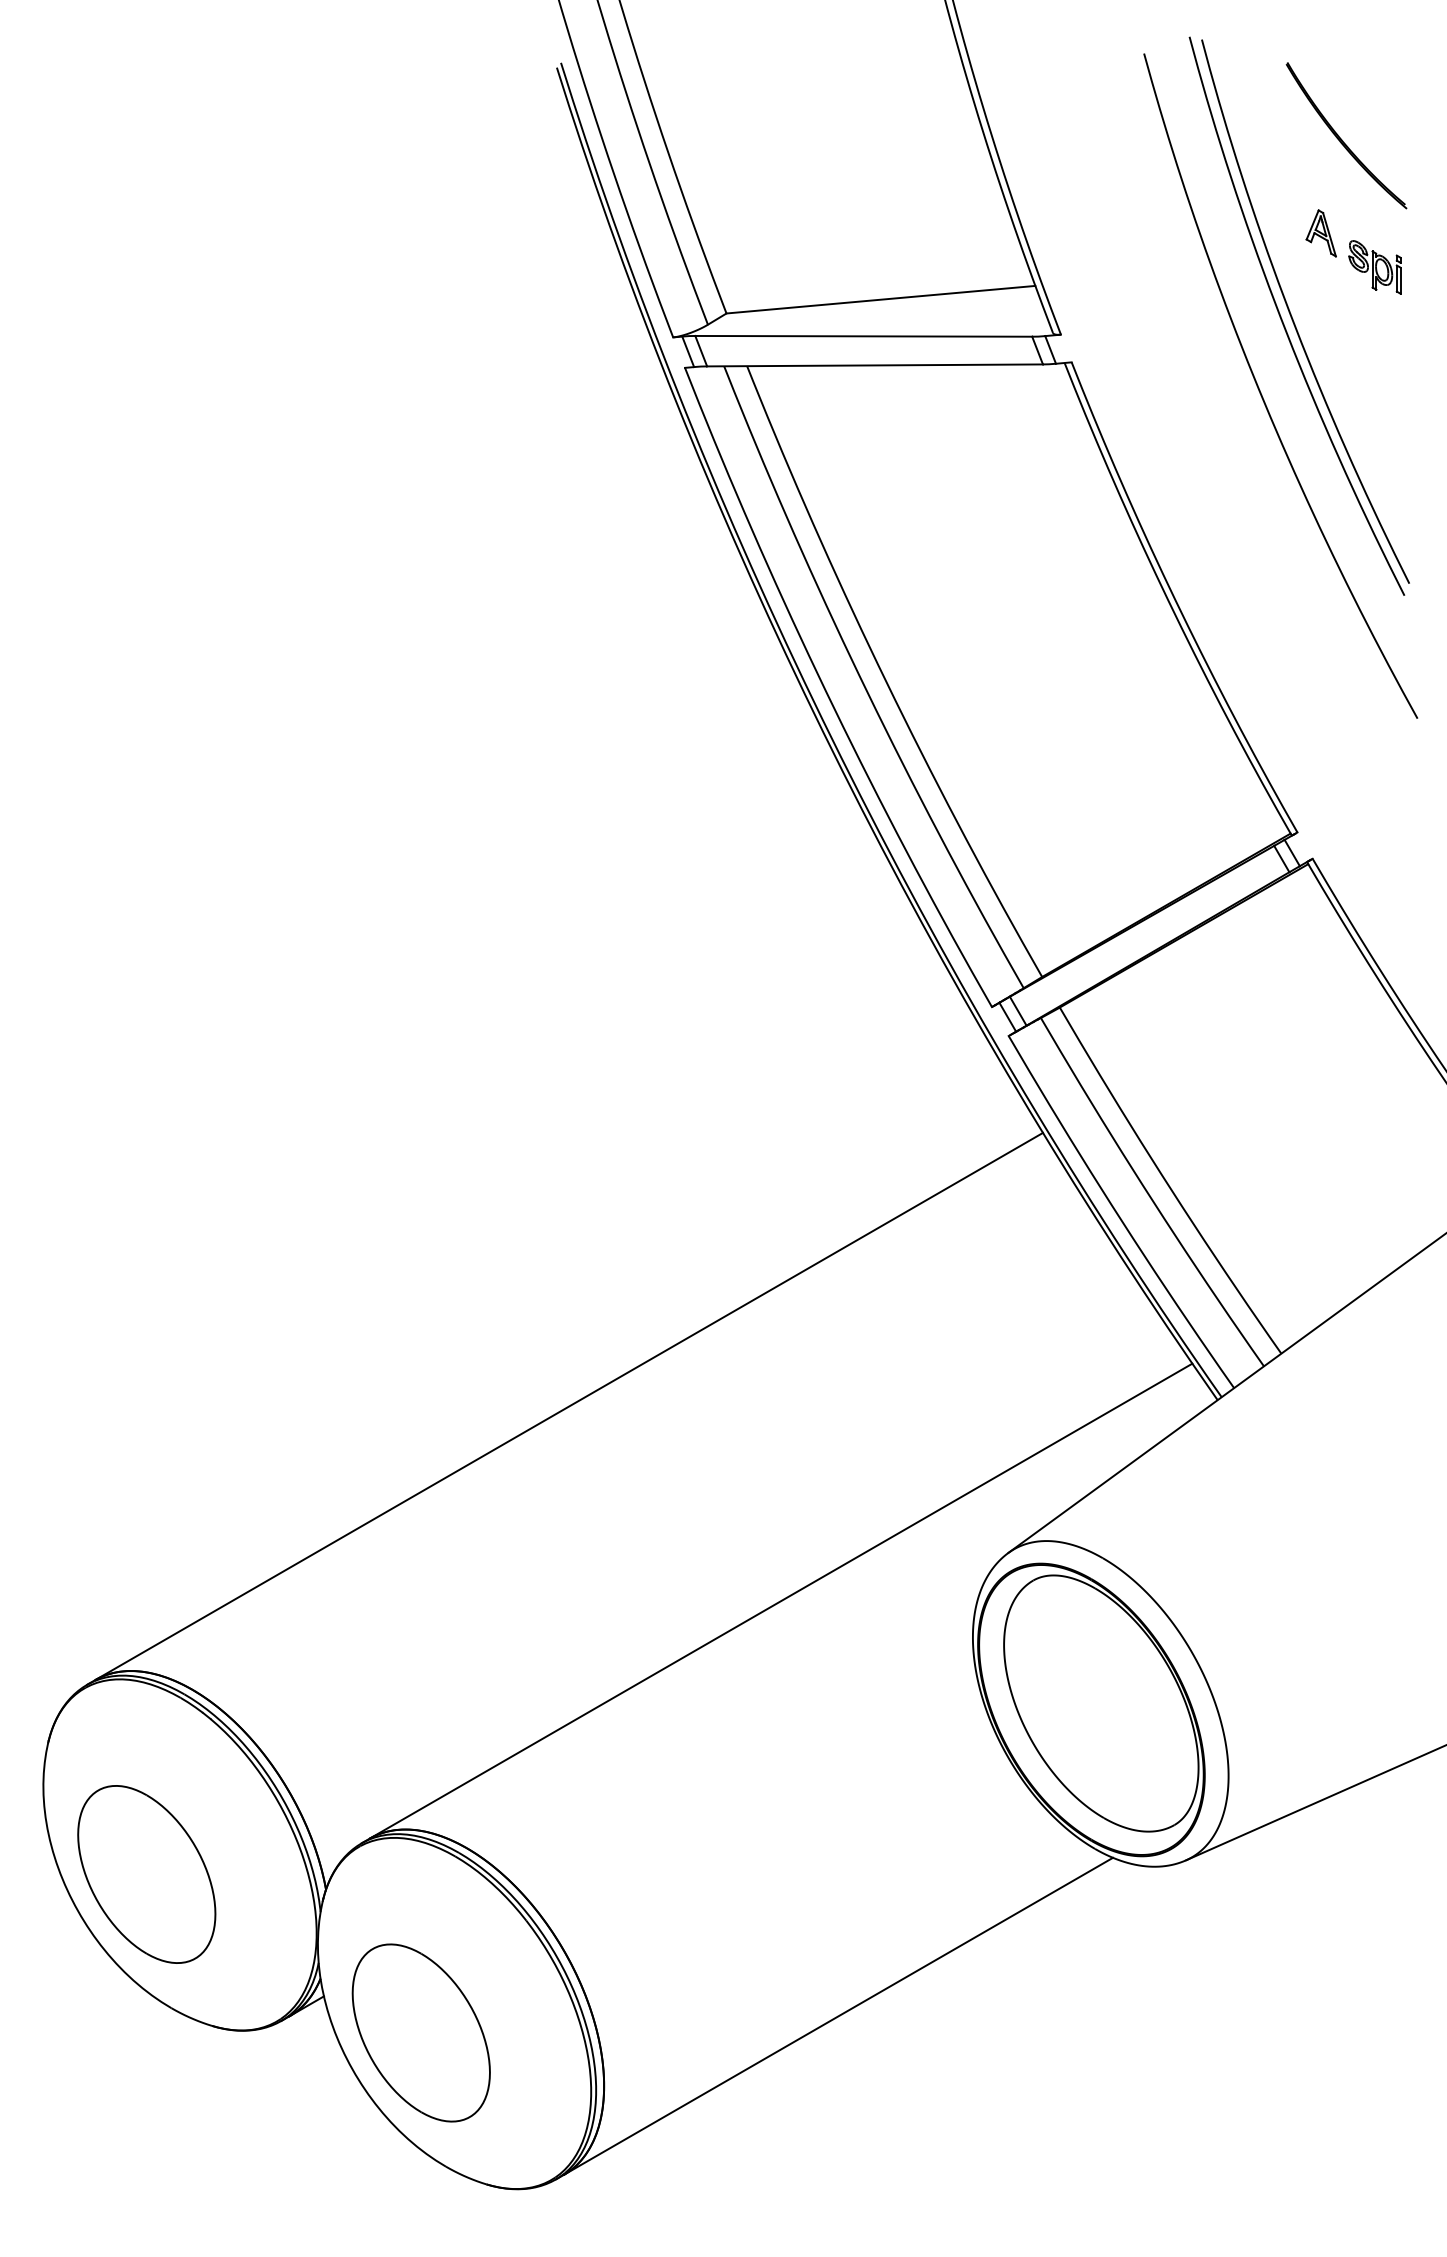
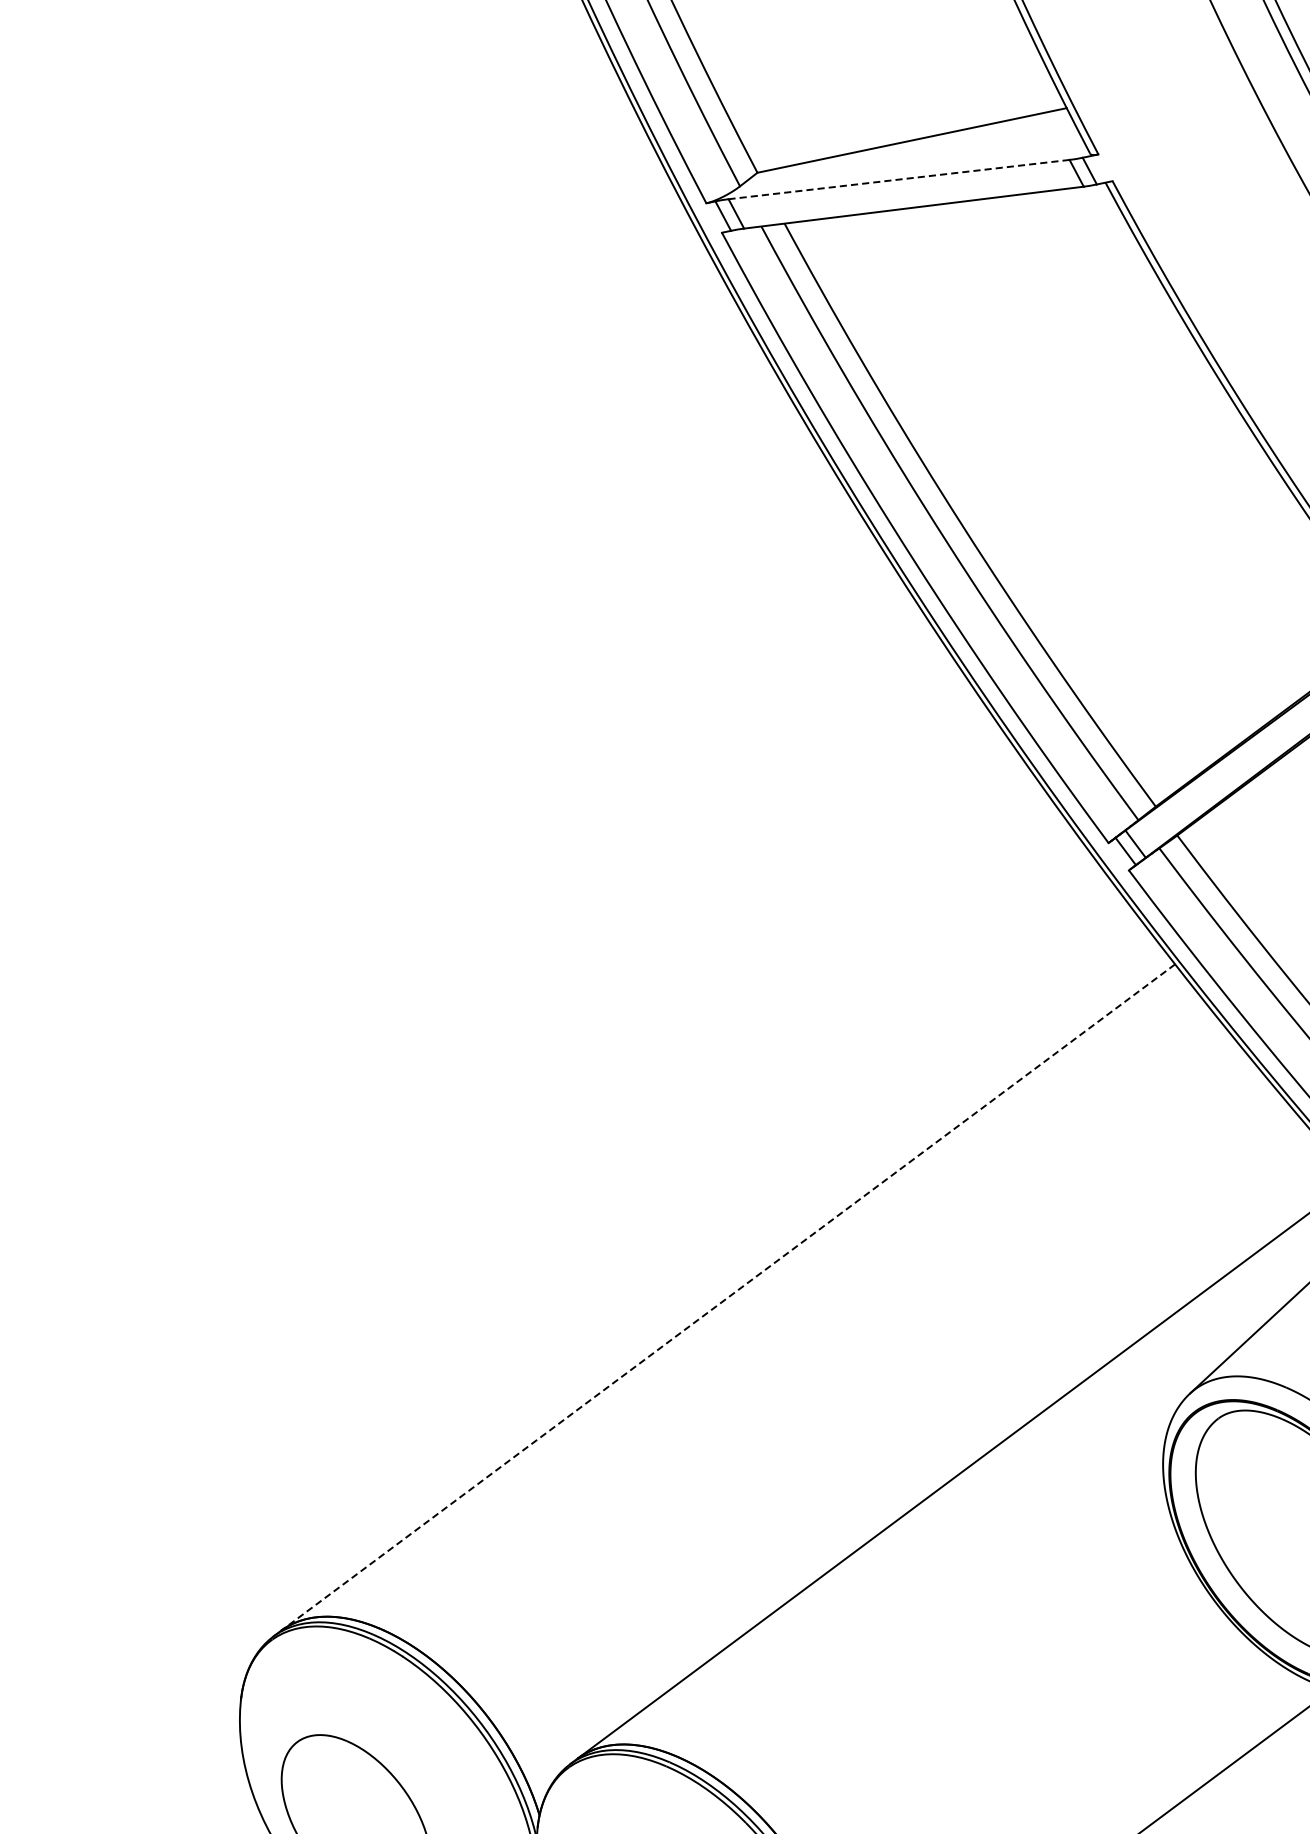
line: (863, 336) -> (898, 179), solid -> dashed
line: (568, 1406) -> (727, 1297), solid -> dashed

